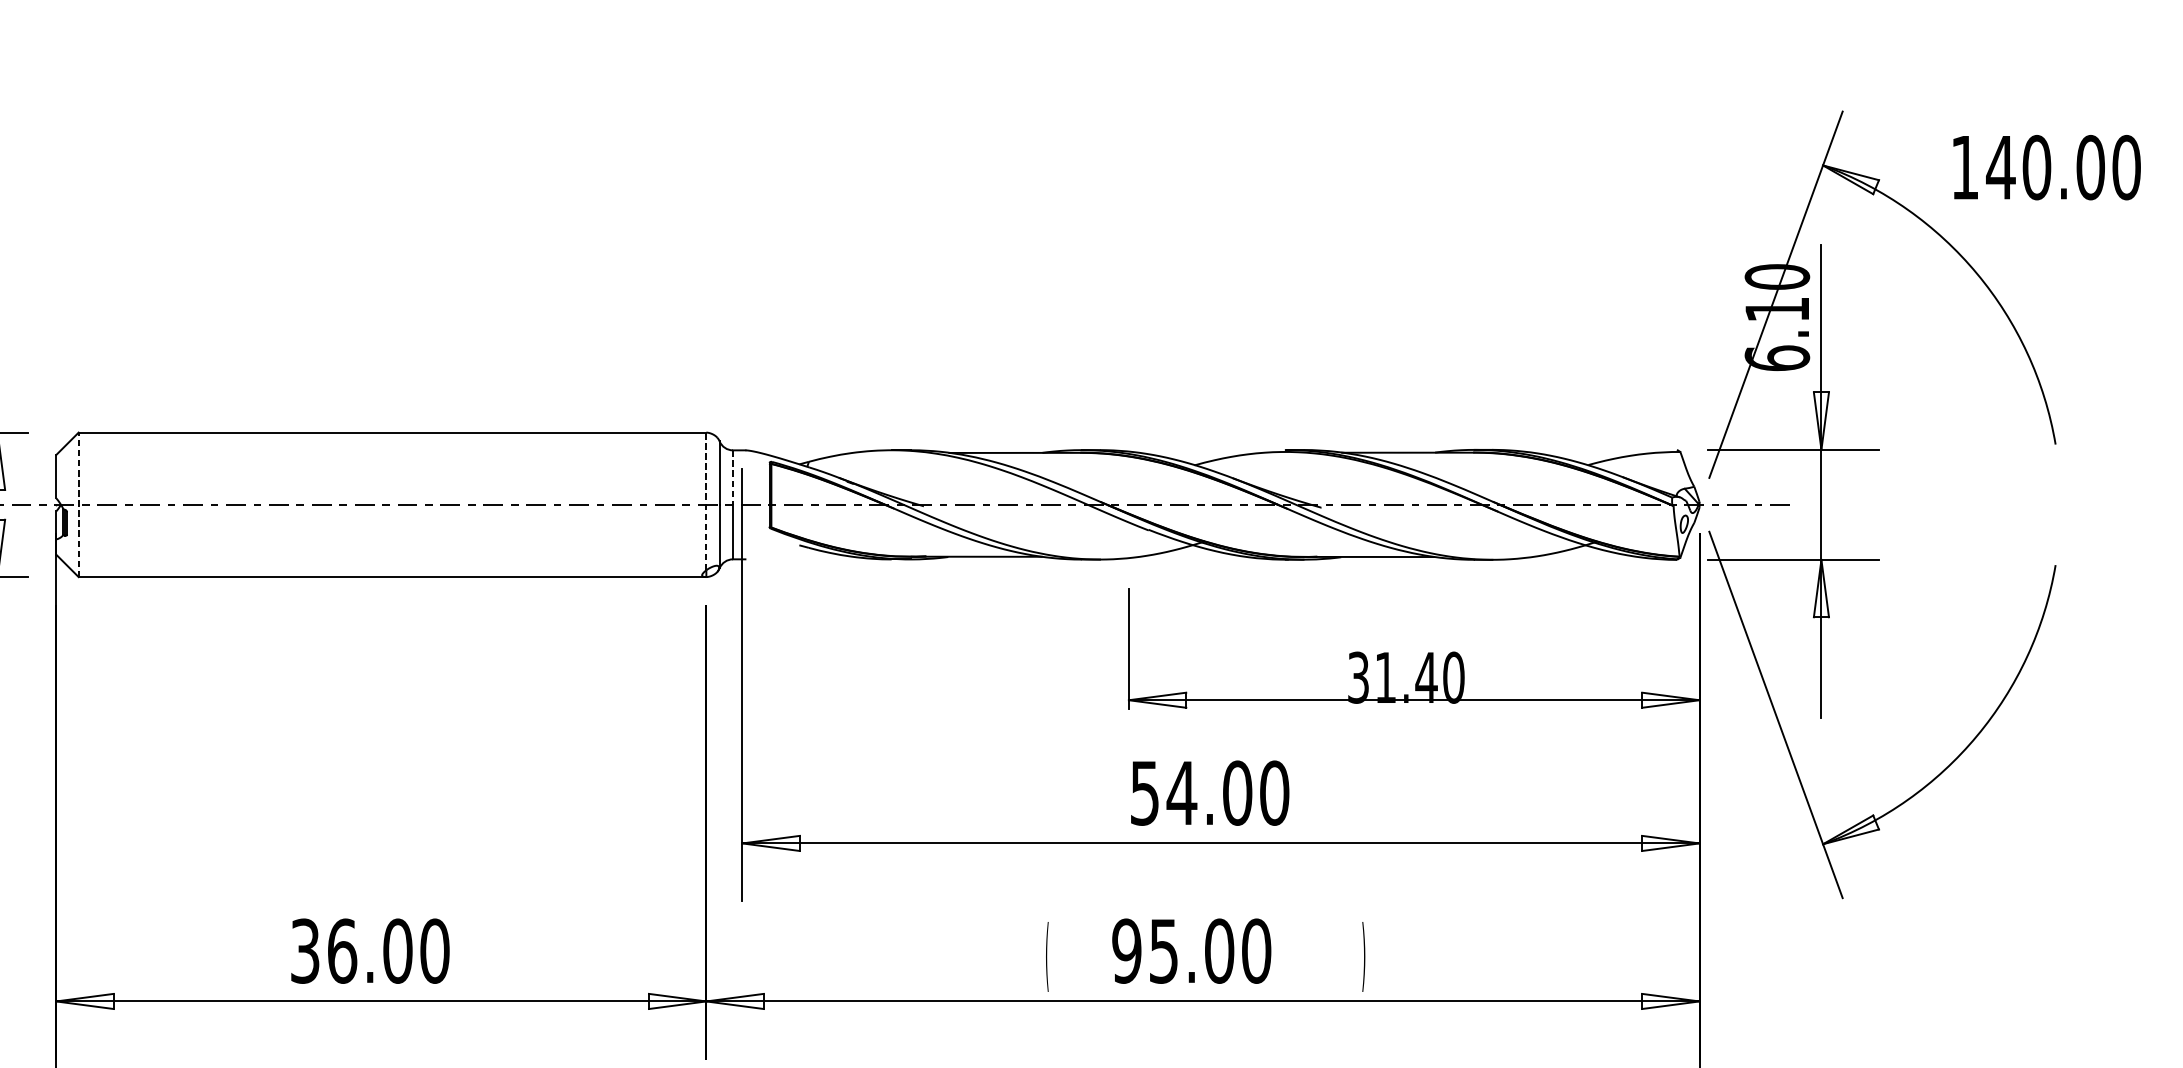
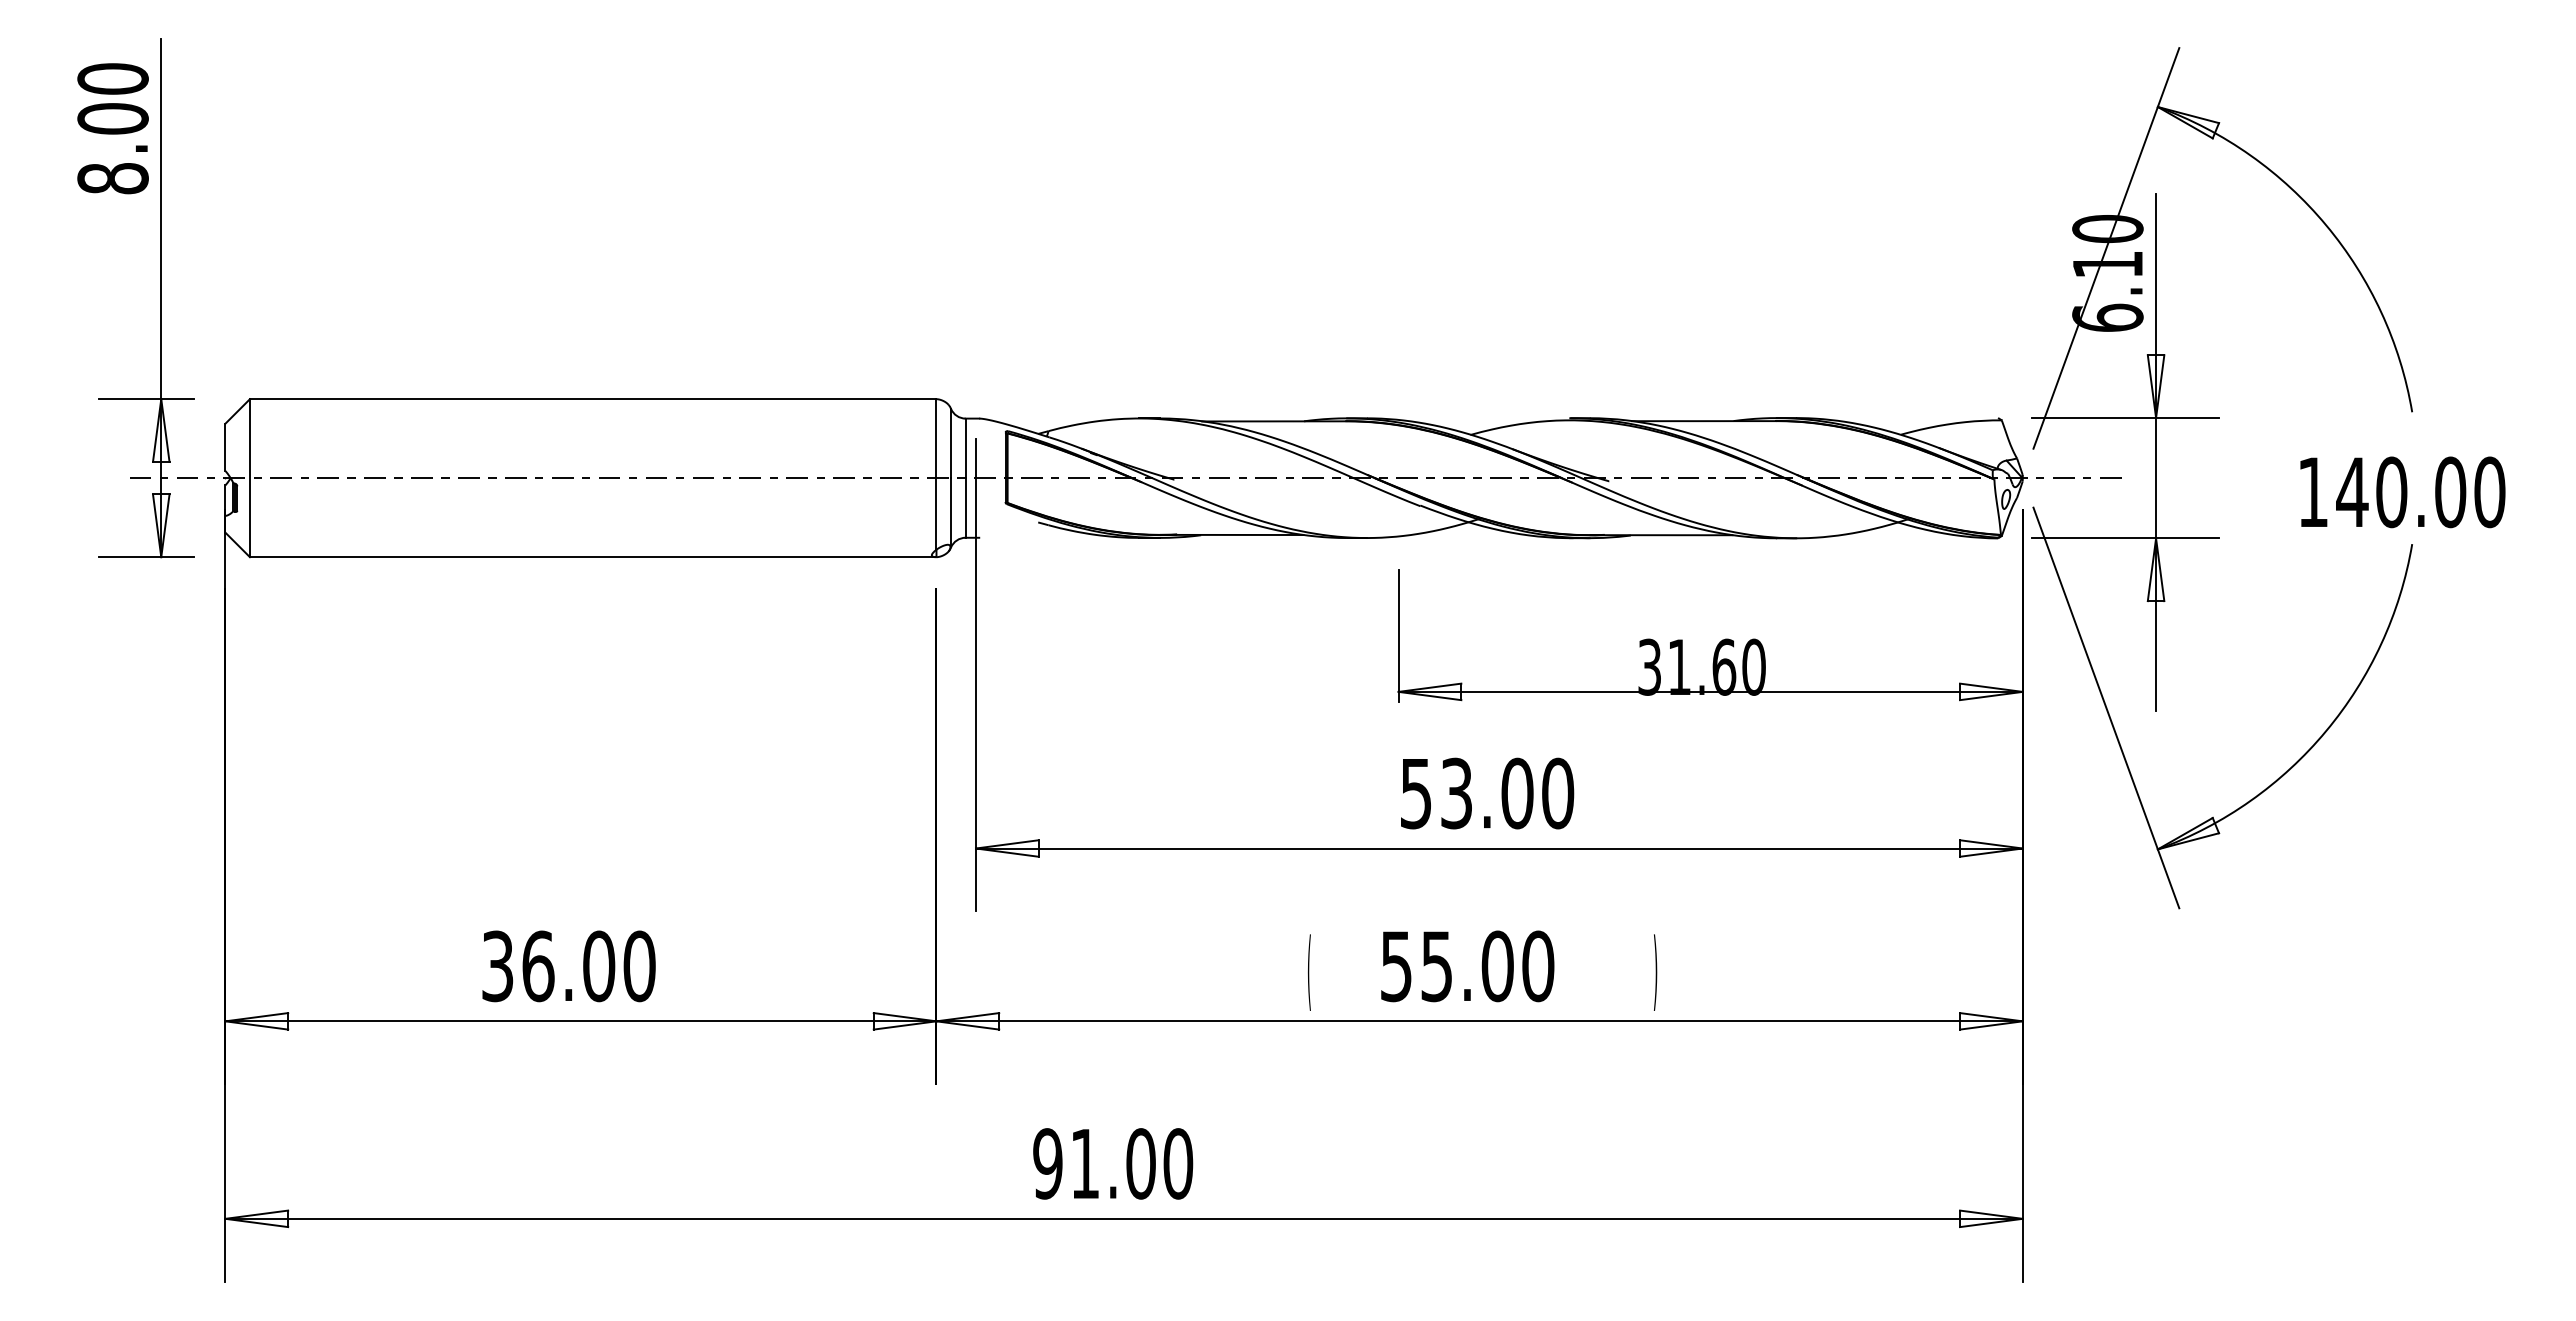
text: (2046, 167) -> (2402, 492), moved
line: (732, 477) -> (965, 448), dashed -> solid
line: (706, 500) -> (936, 473), dashed -> solid
line: (78, 504) -> (249, 477), dashed -> solid
text: (1425, 677) -> (1723, 666), 31.40 -> 31.60
text: (1181, 793) -> (1456, 793), 54.00 -> 53.00
text: (1126, 951) -> (1396, 966), 95.00 -> 55.00

